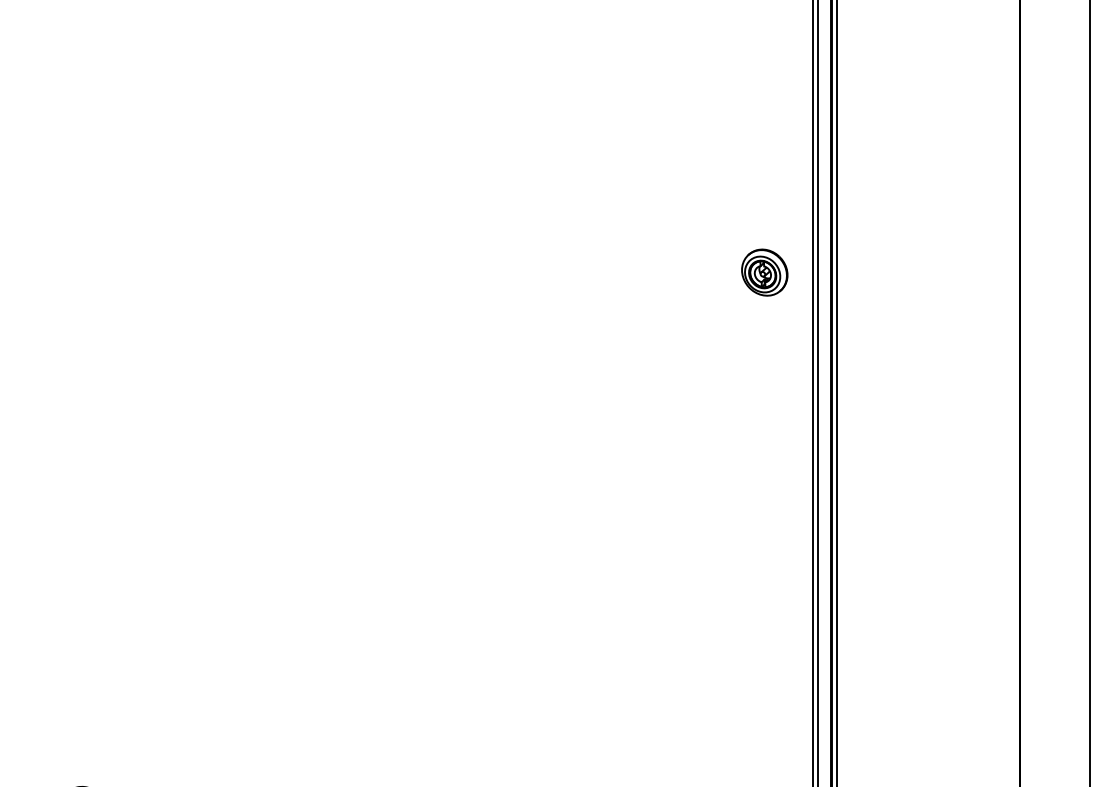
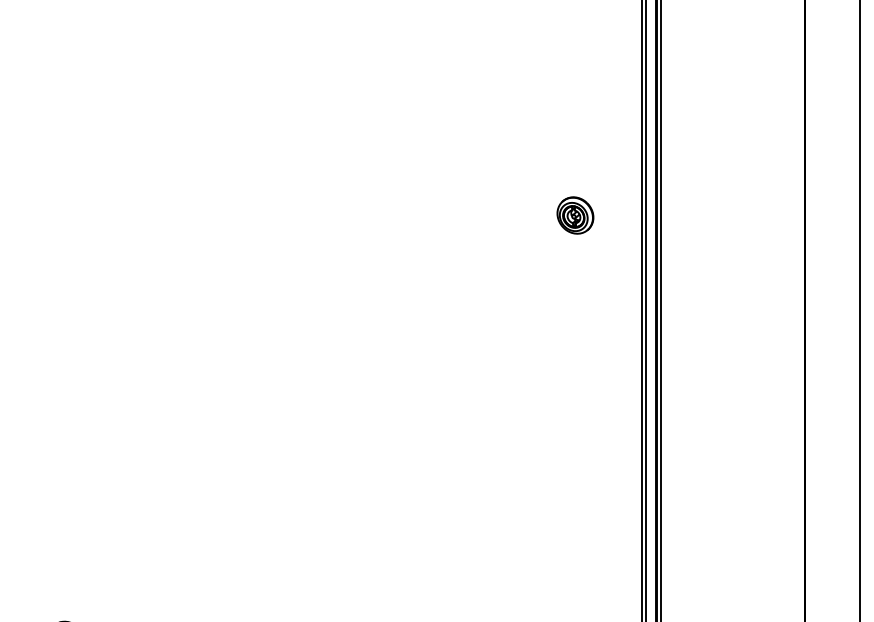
part: (764, 272) -> (575, 215), moved

